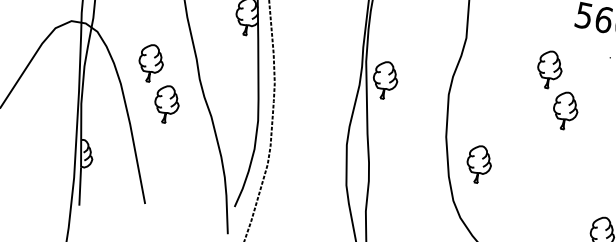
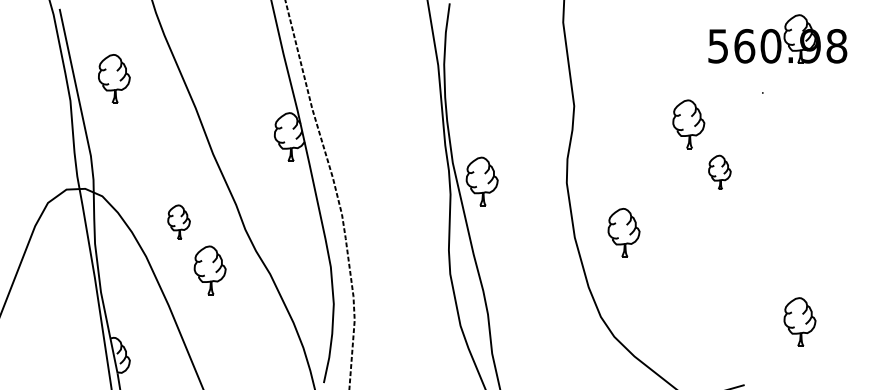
part: (150, 62) -> (178, 221), size x0.7
part: (565, 110) -> (719, 172), size x0.7
part: (478, 164) -> (623, 232), moved

